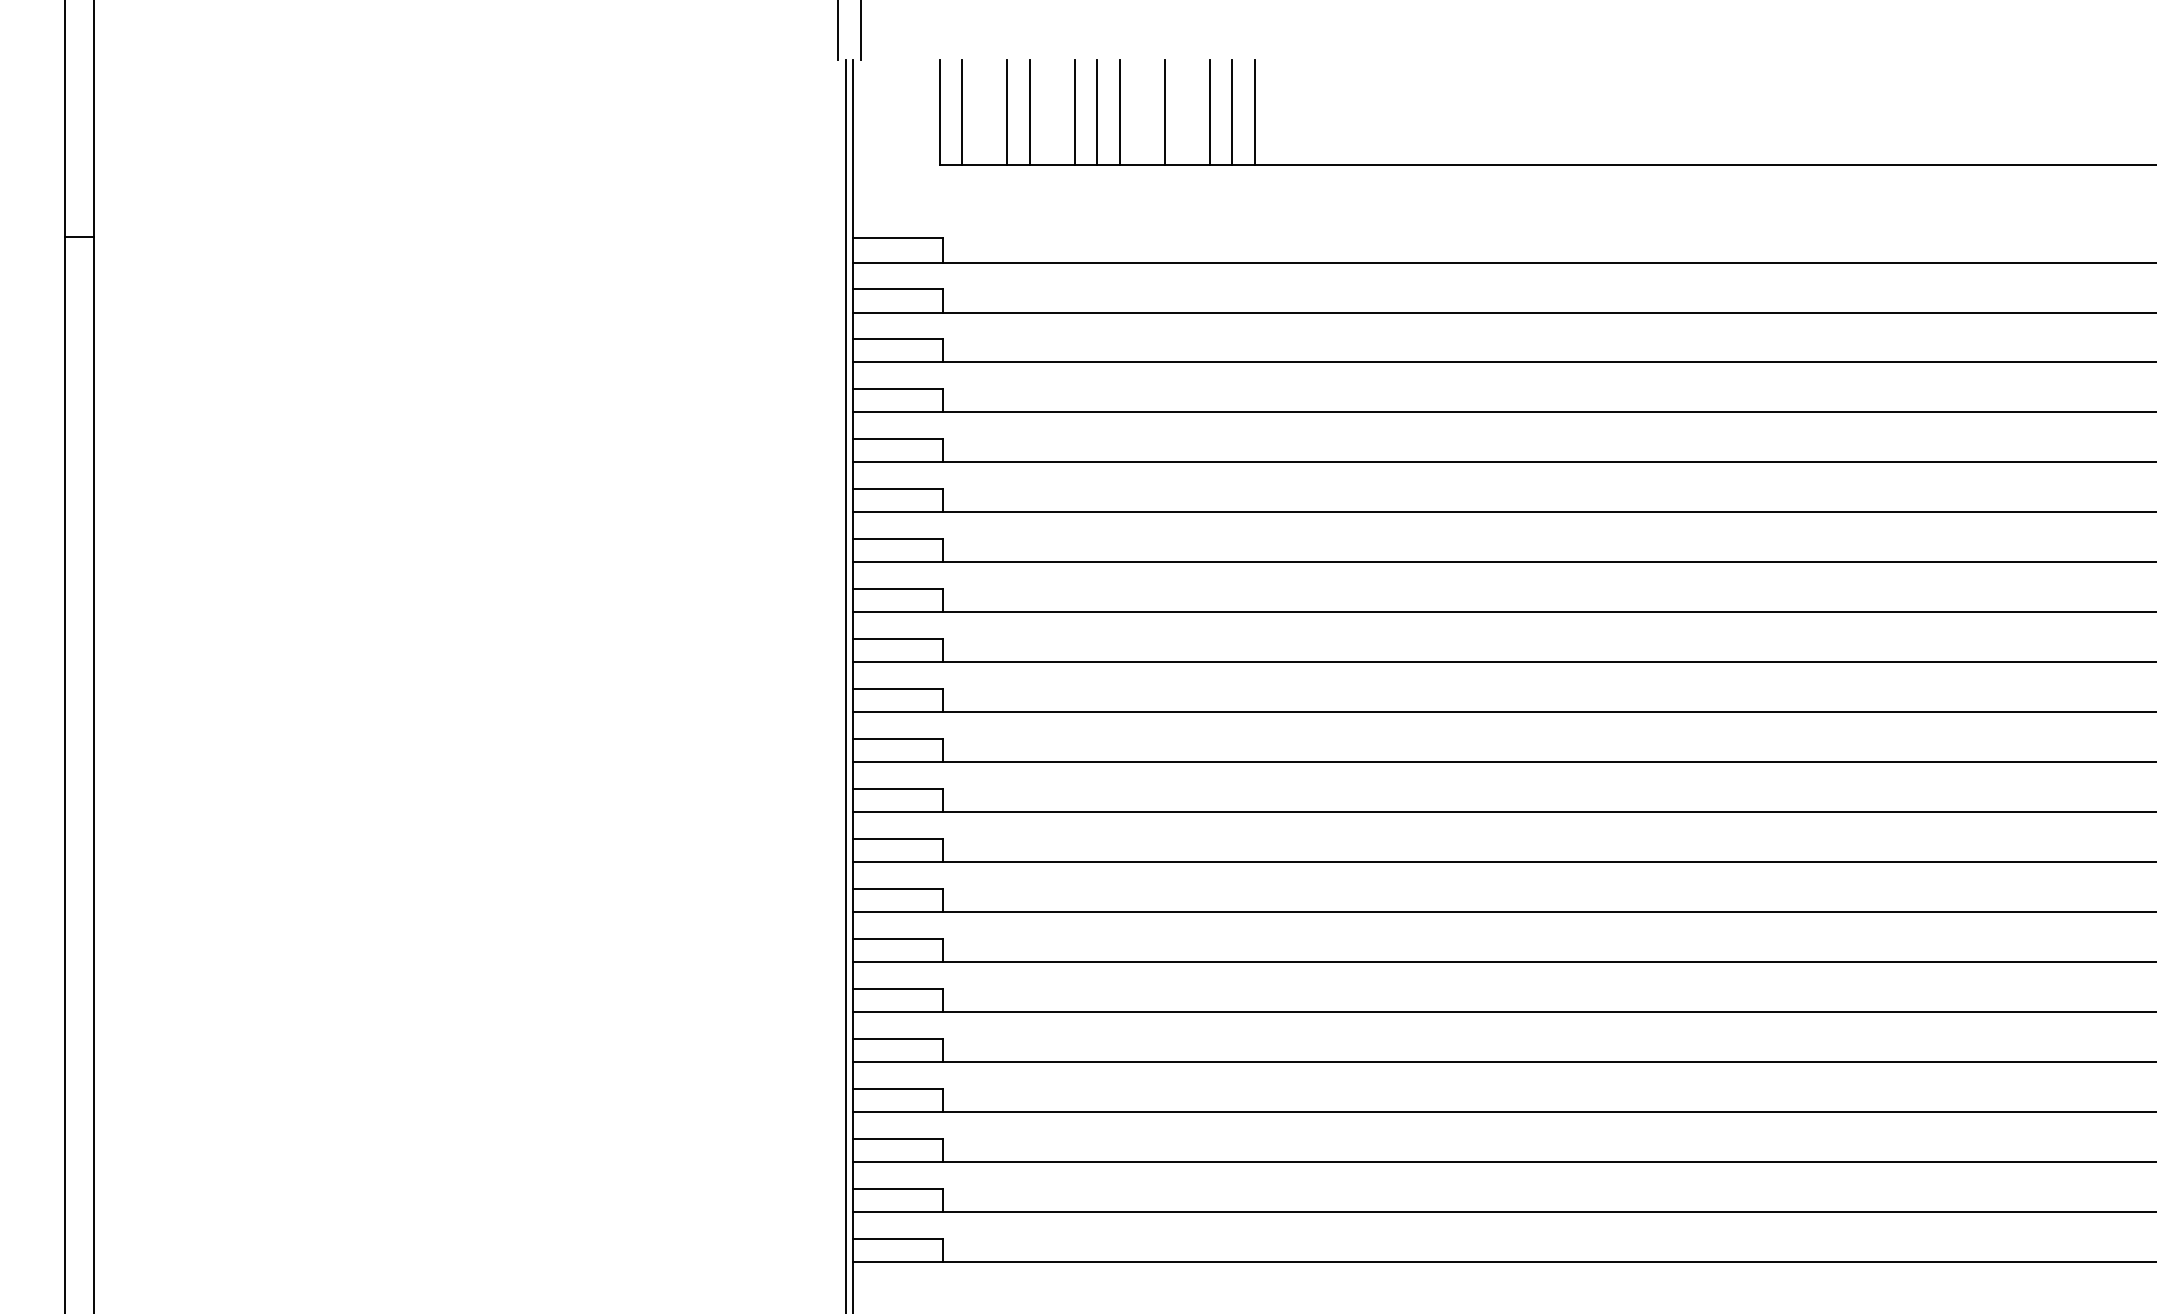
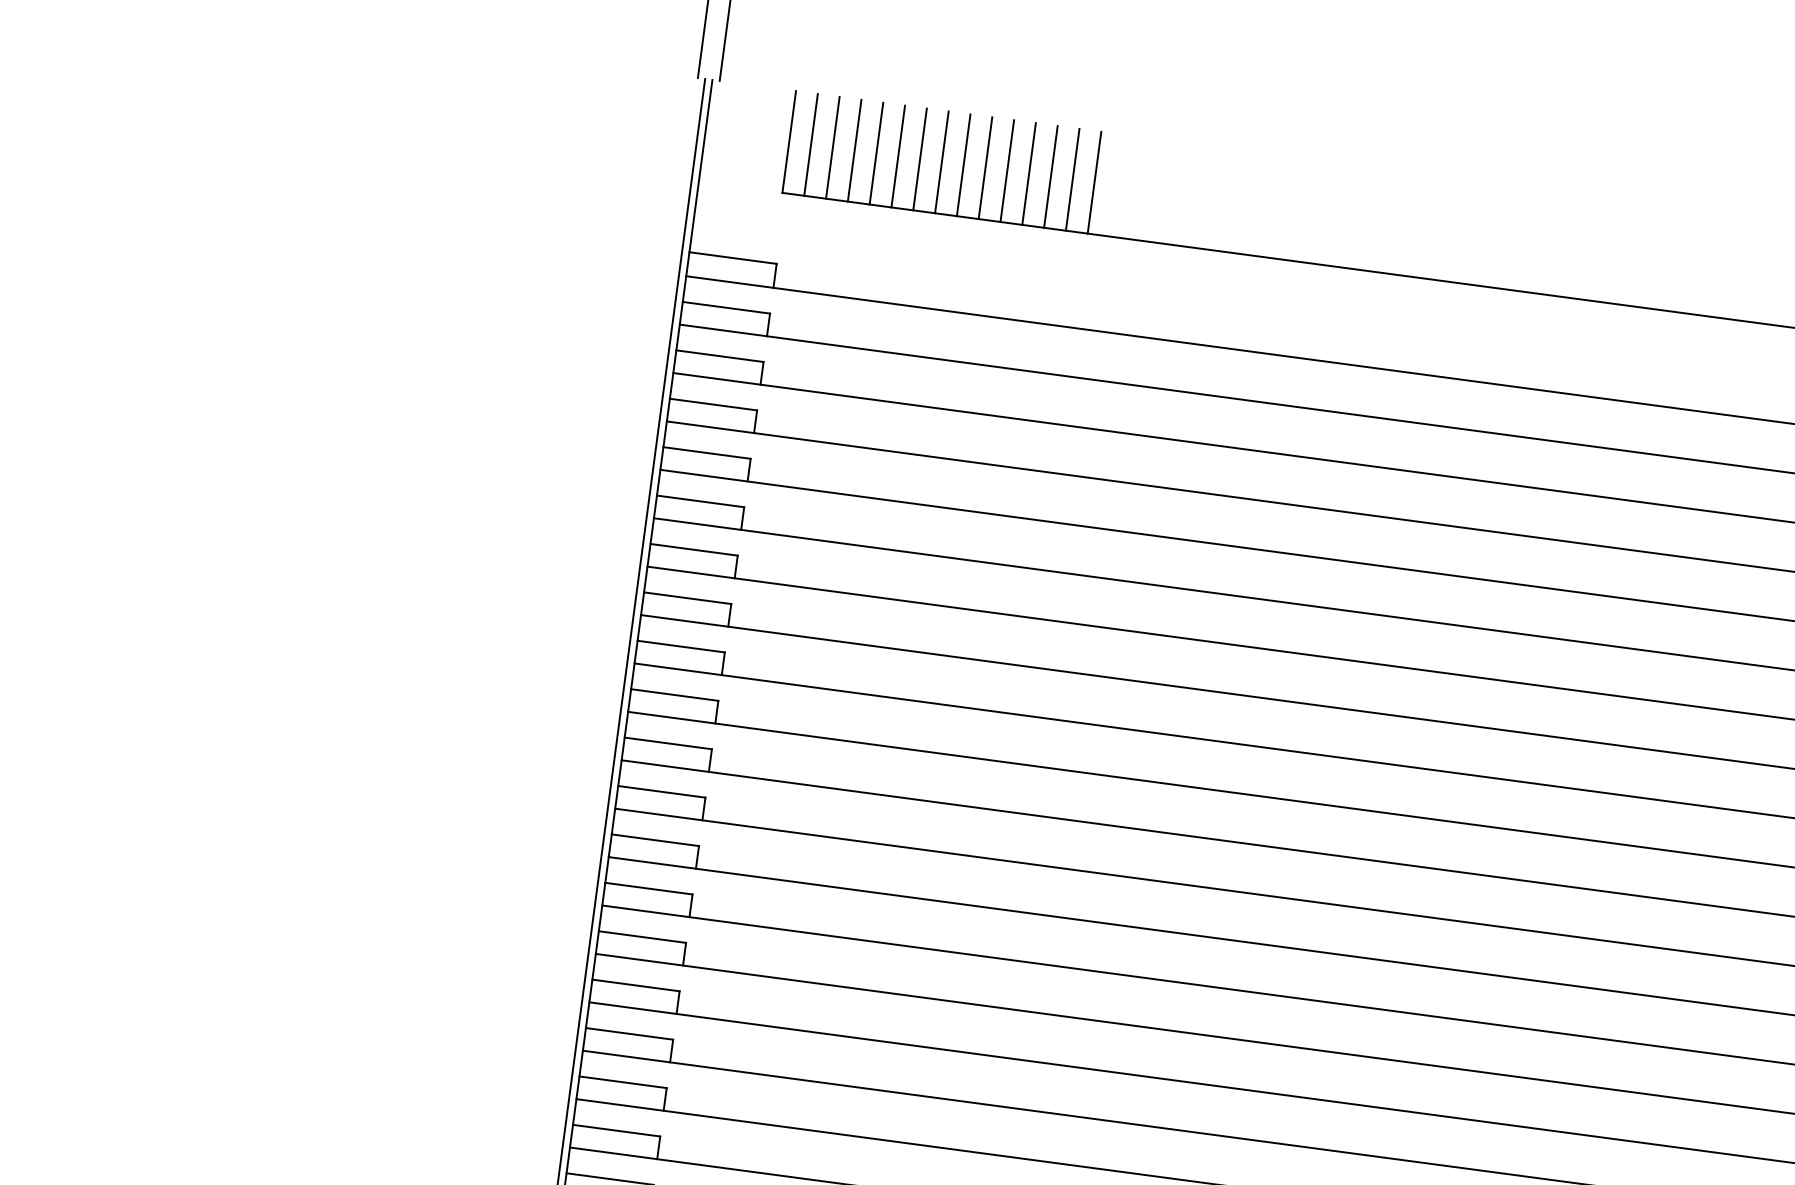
line: (984, 111) -> (832, 146), added
line: (1052, 111) -> (898, 155), added
line: (1142, 111) -> (985, 167), added
line: (1187, 111) -> (1029, 173), added

